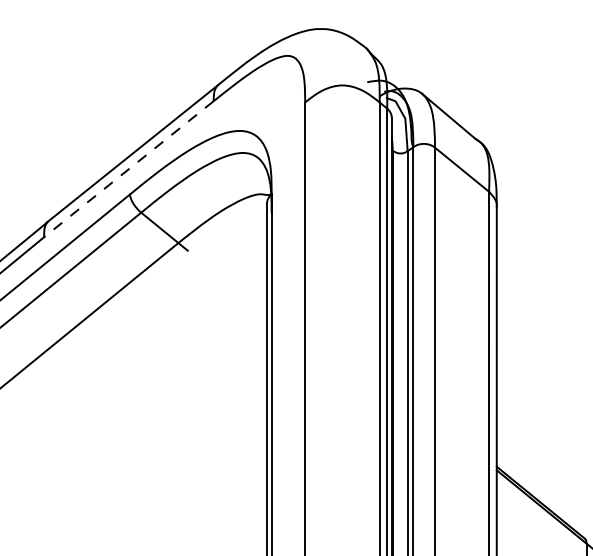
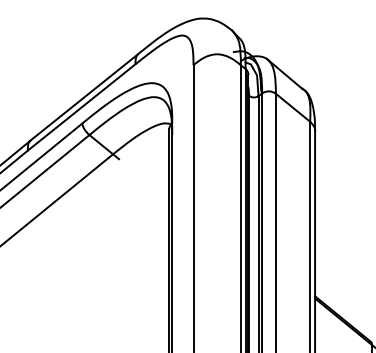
line: (128, 169) -> (81, 107), dashed -> solid

